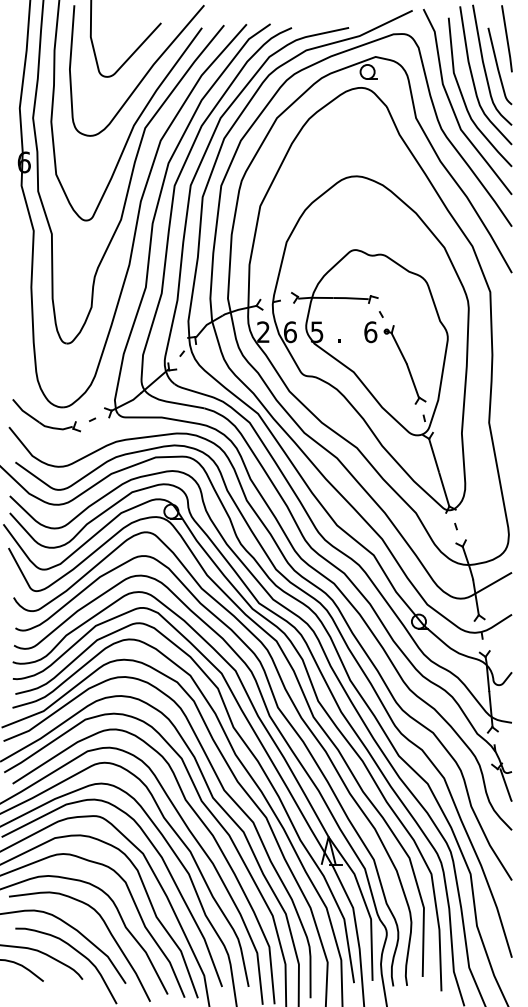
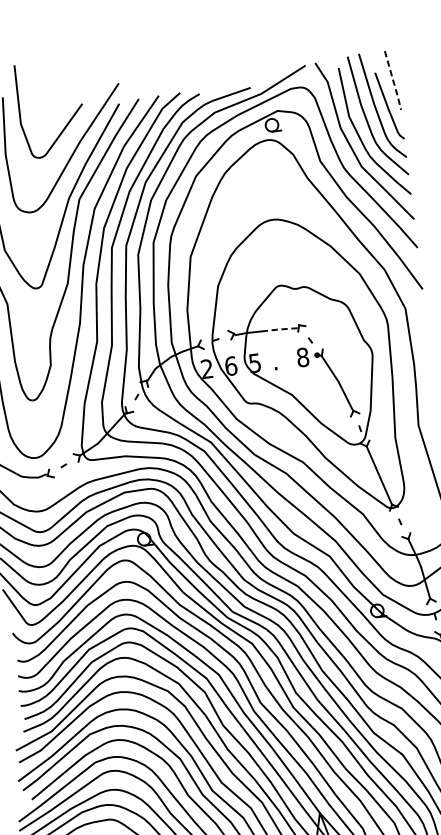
line: (507, 39) -> (393, 81), solid -> dashed
line: (349, 298) -> (280, 329), solid -> dashed
text: (370, 331) -> (302, 356), 6 -> 8

